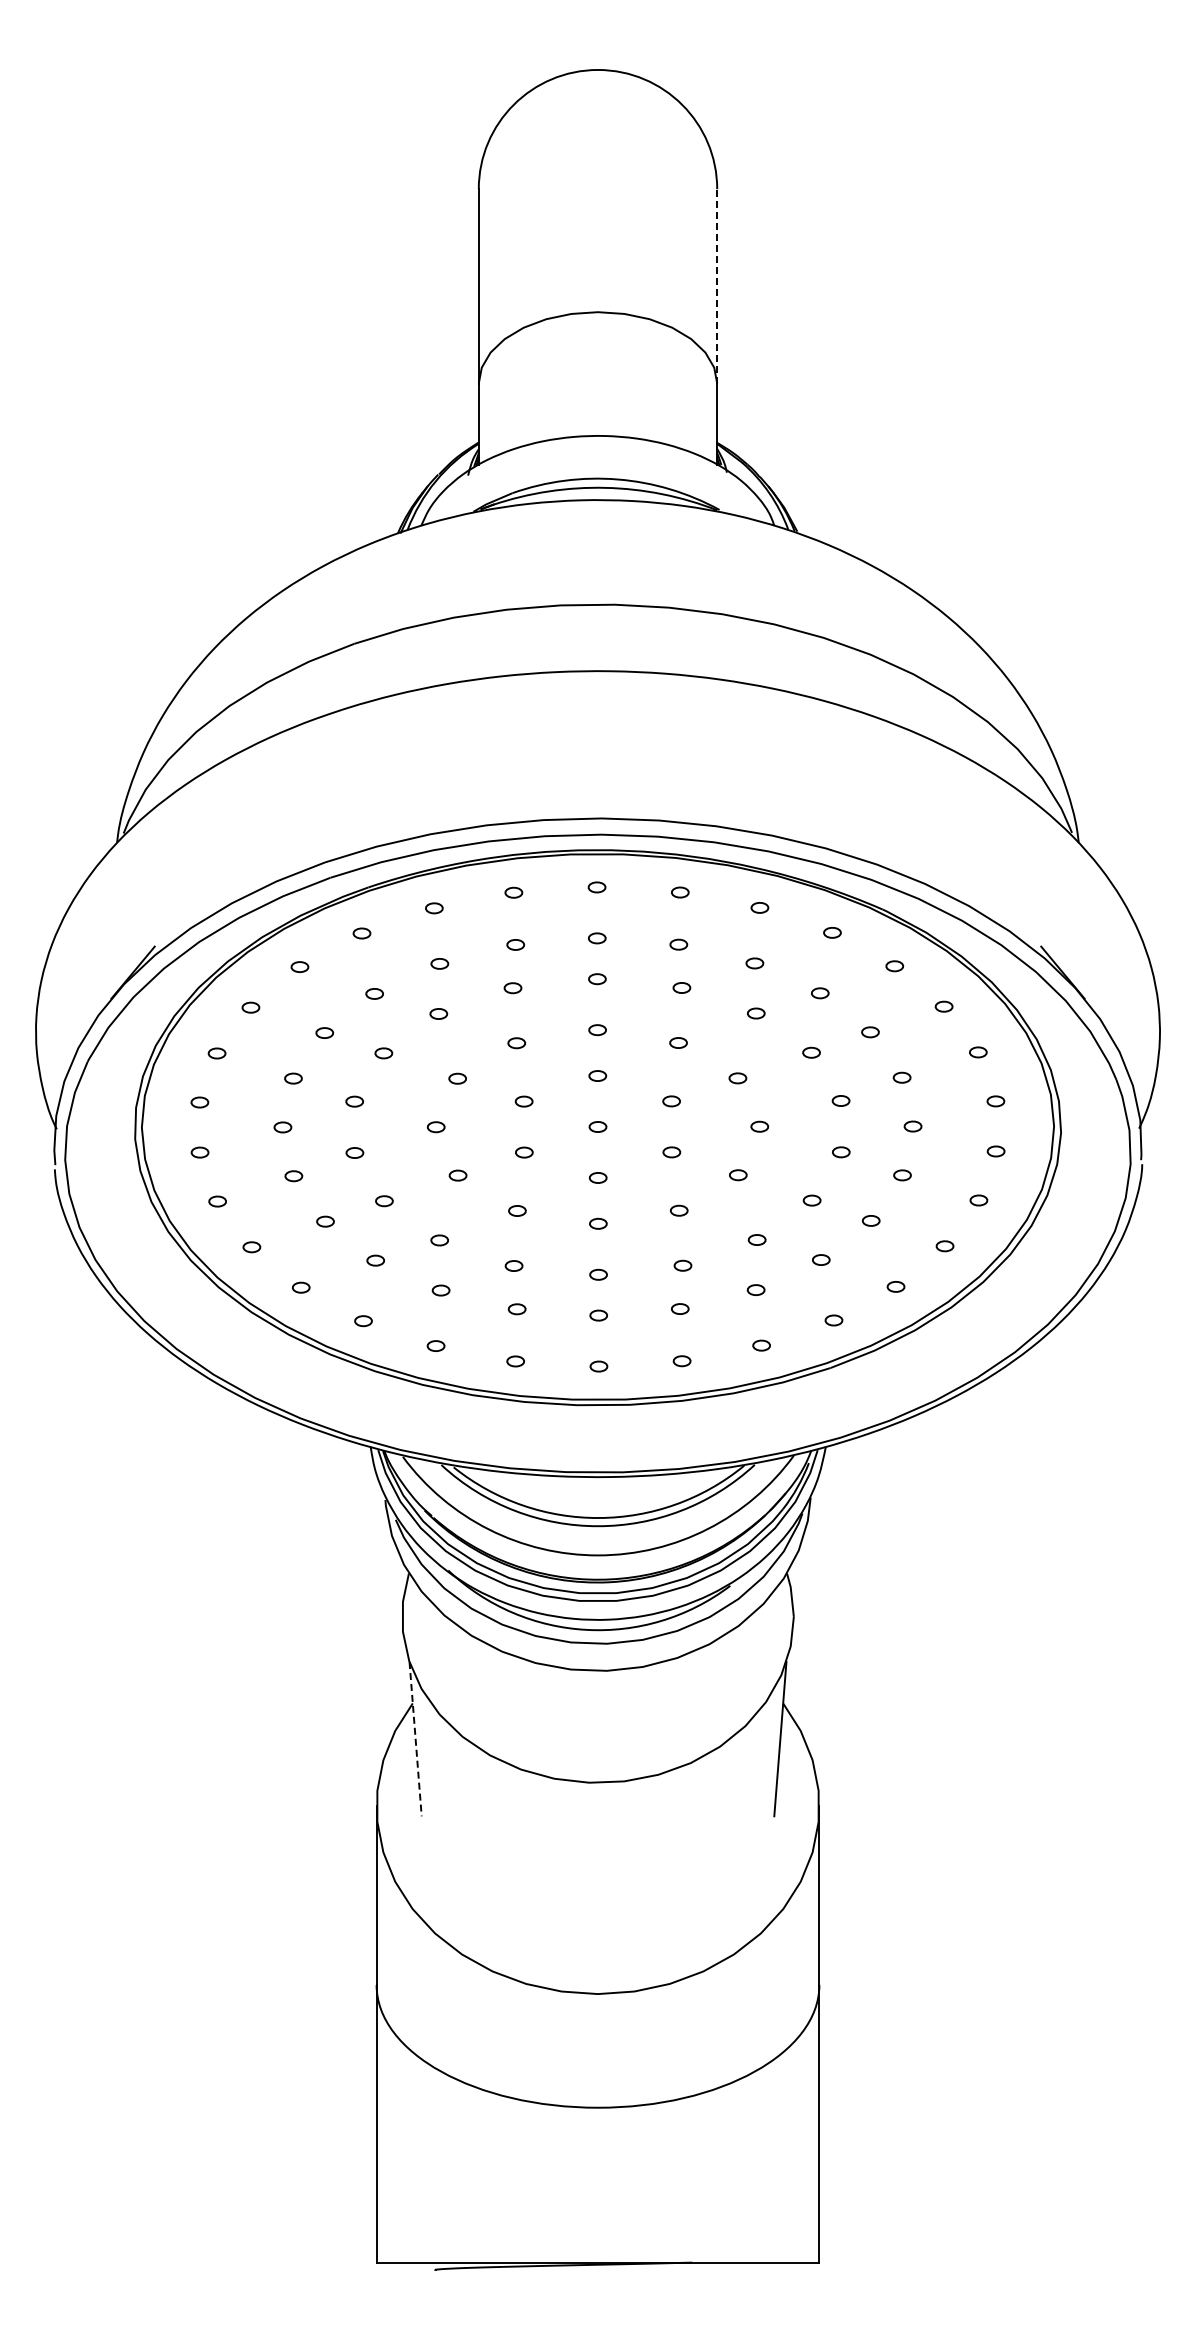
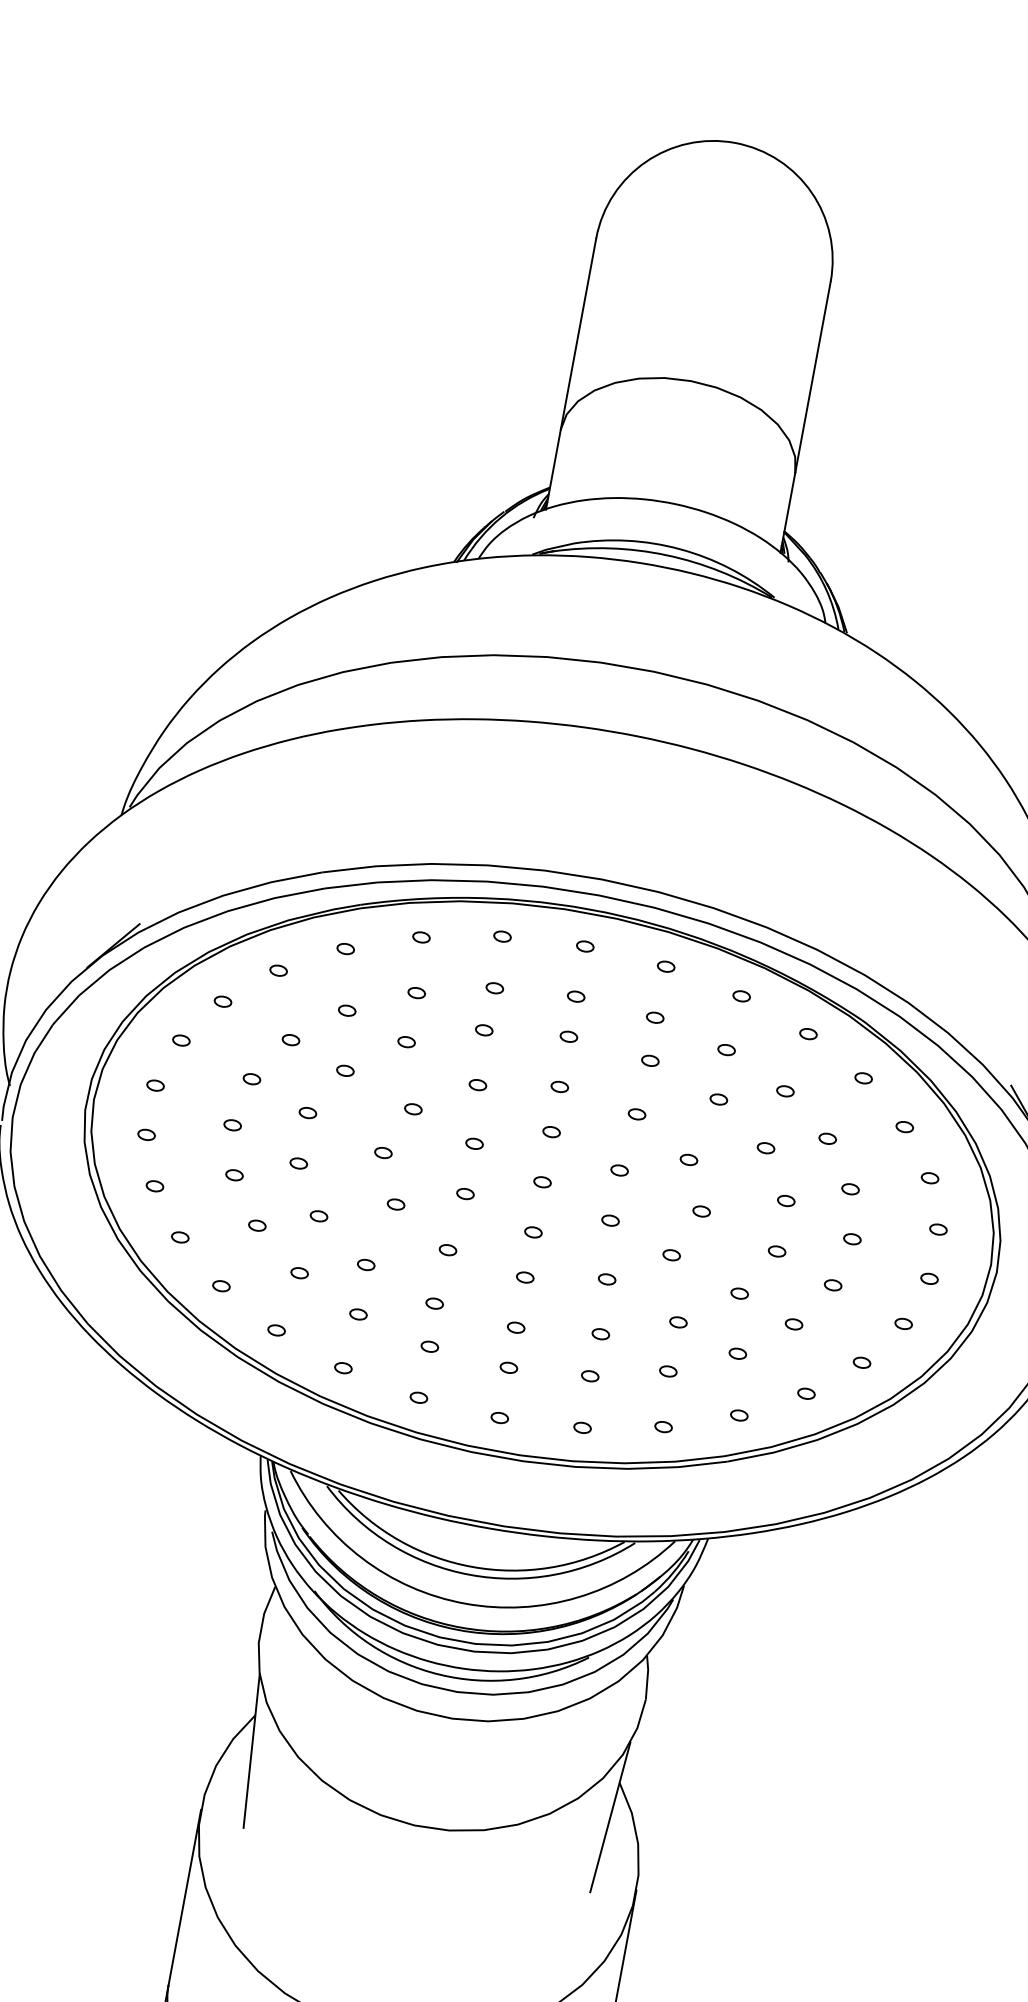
line: (717, 285) -> (813, 376), dashed -> solid
line: (415, 1739) -> (251, 1751), dashed -> solid

